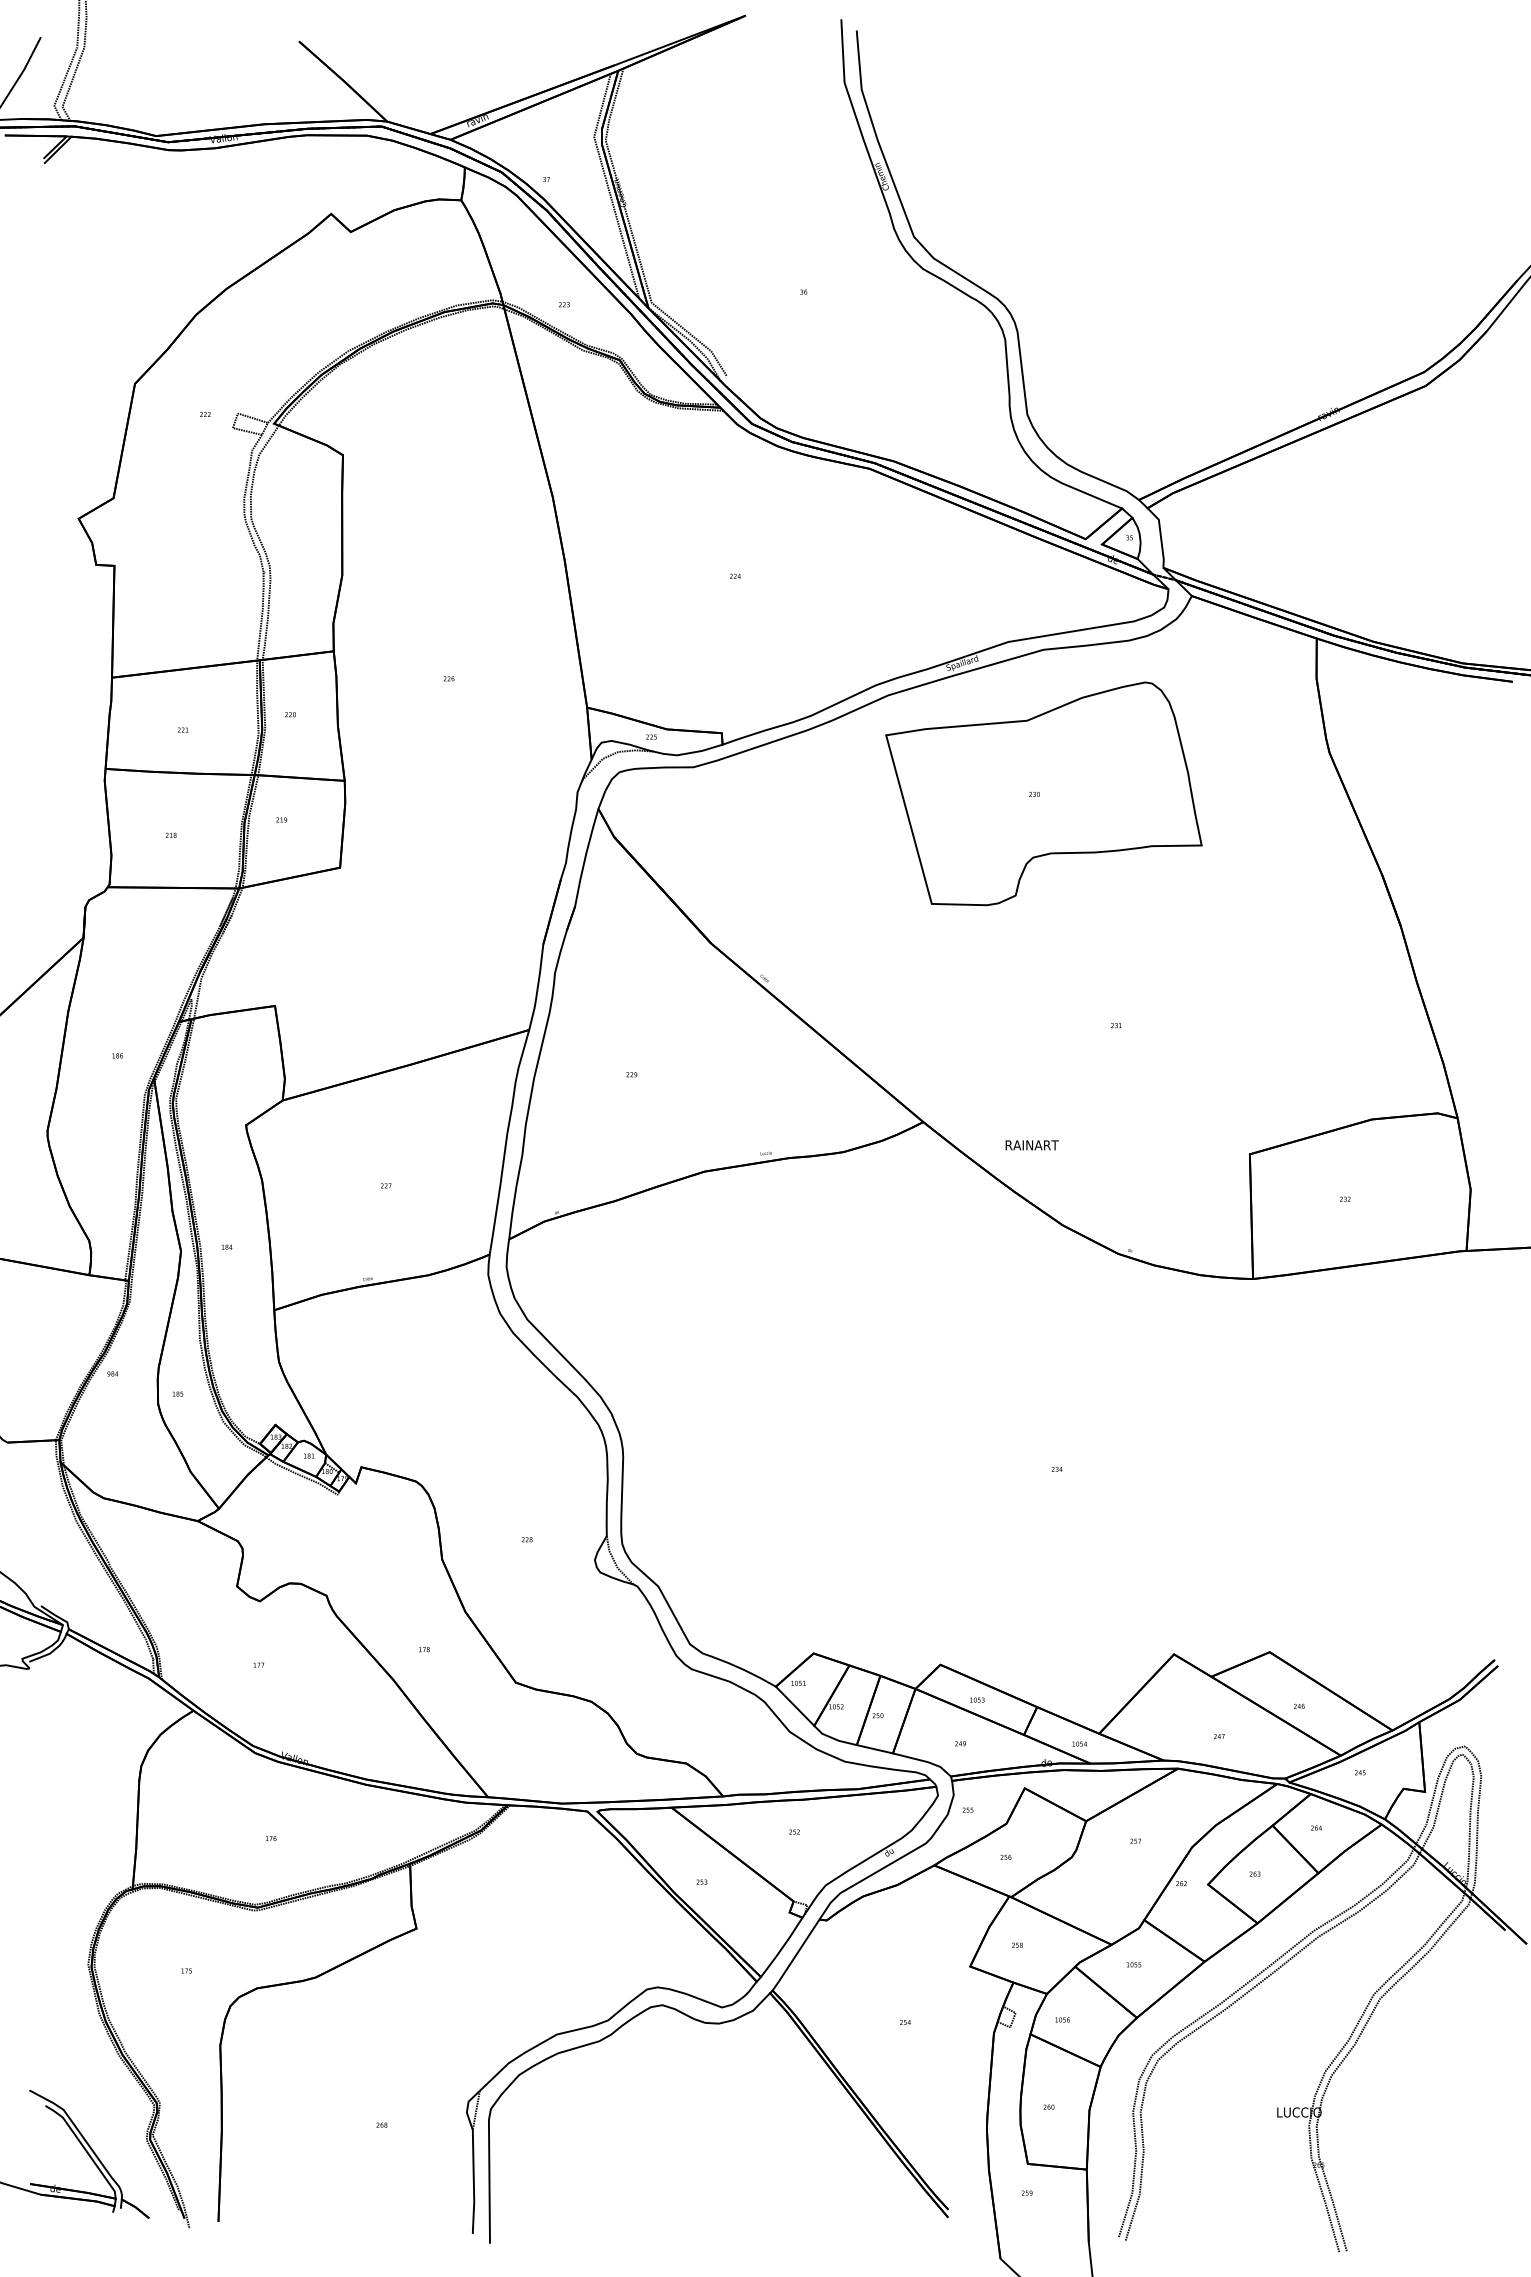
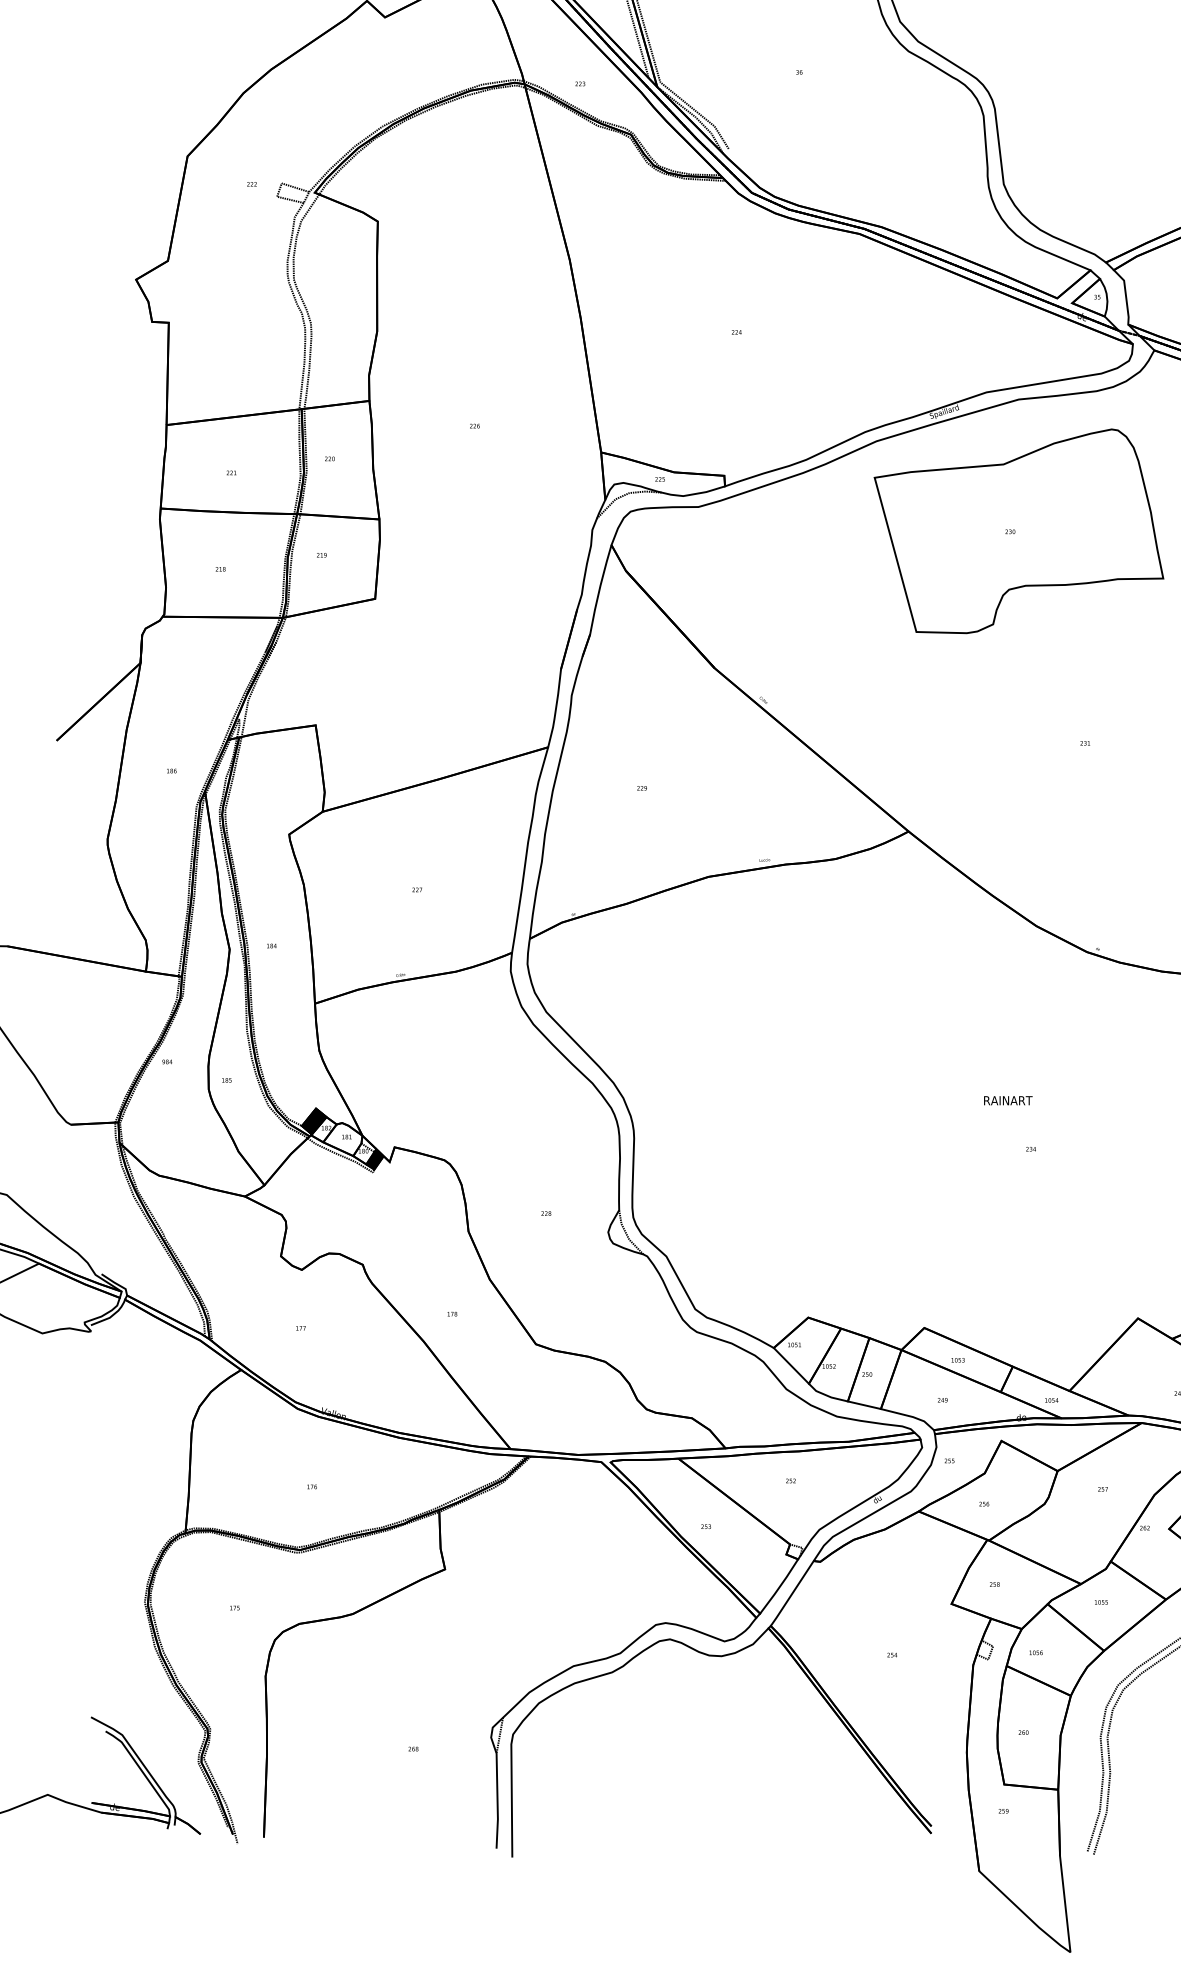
text: (1031, 1145) -> (1007, 1100), moved
fill: (273, 1439) -> (314, 1121), added
fill: (339, 1480) -> (374, 1159), added

